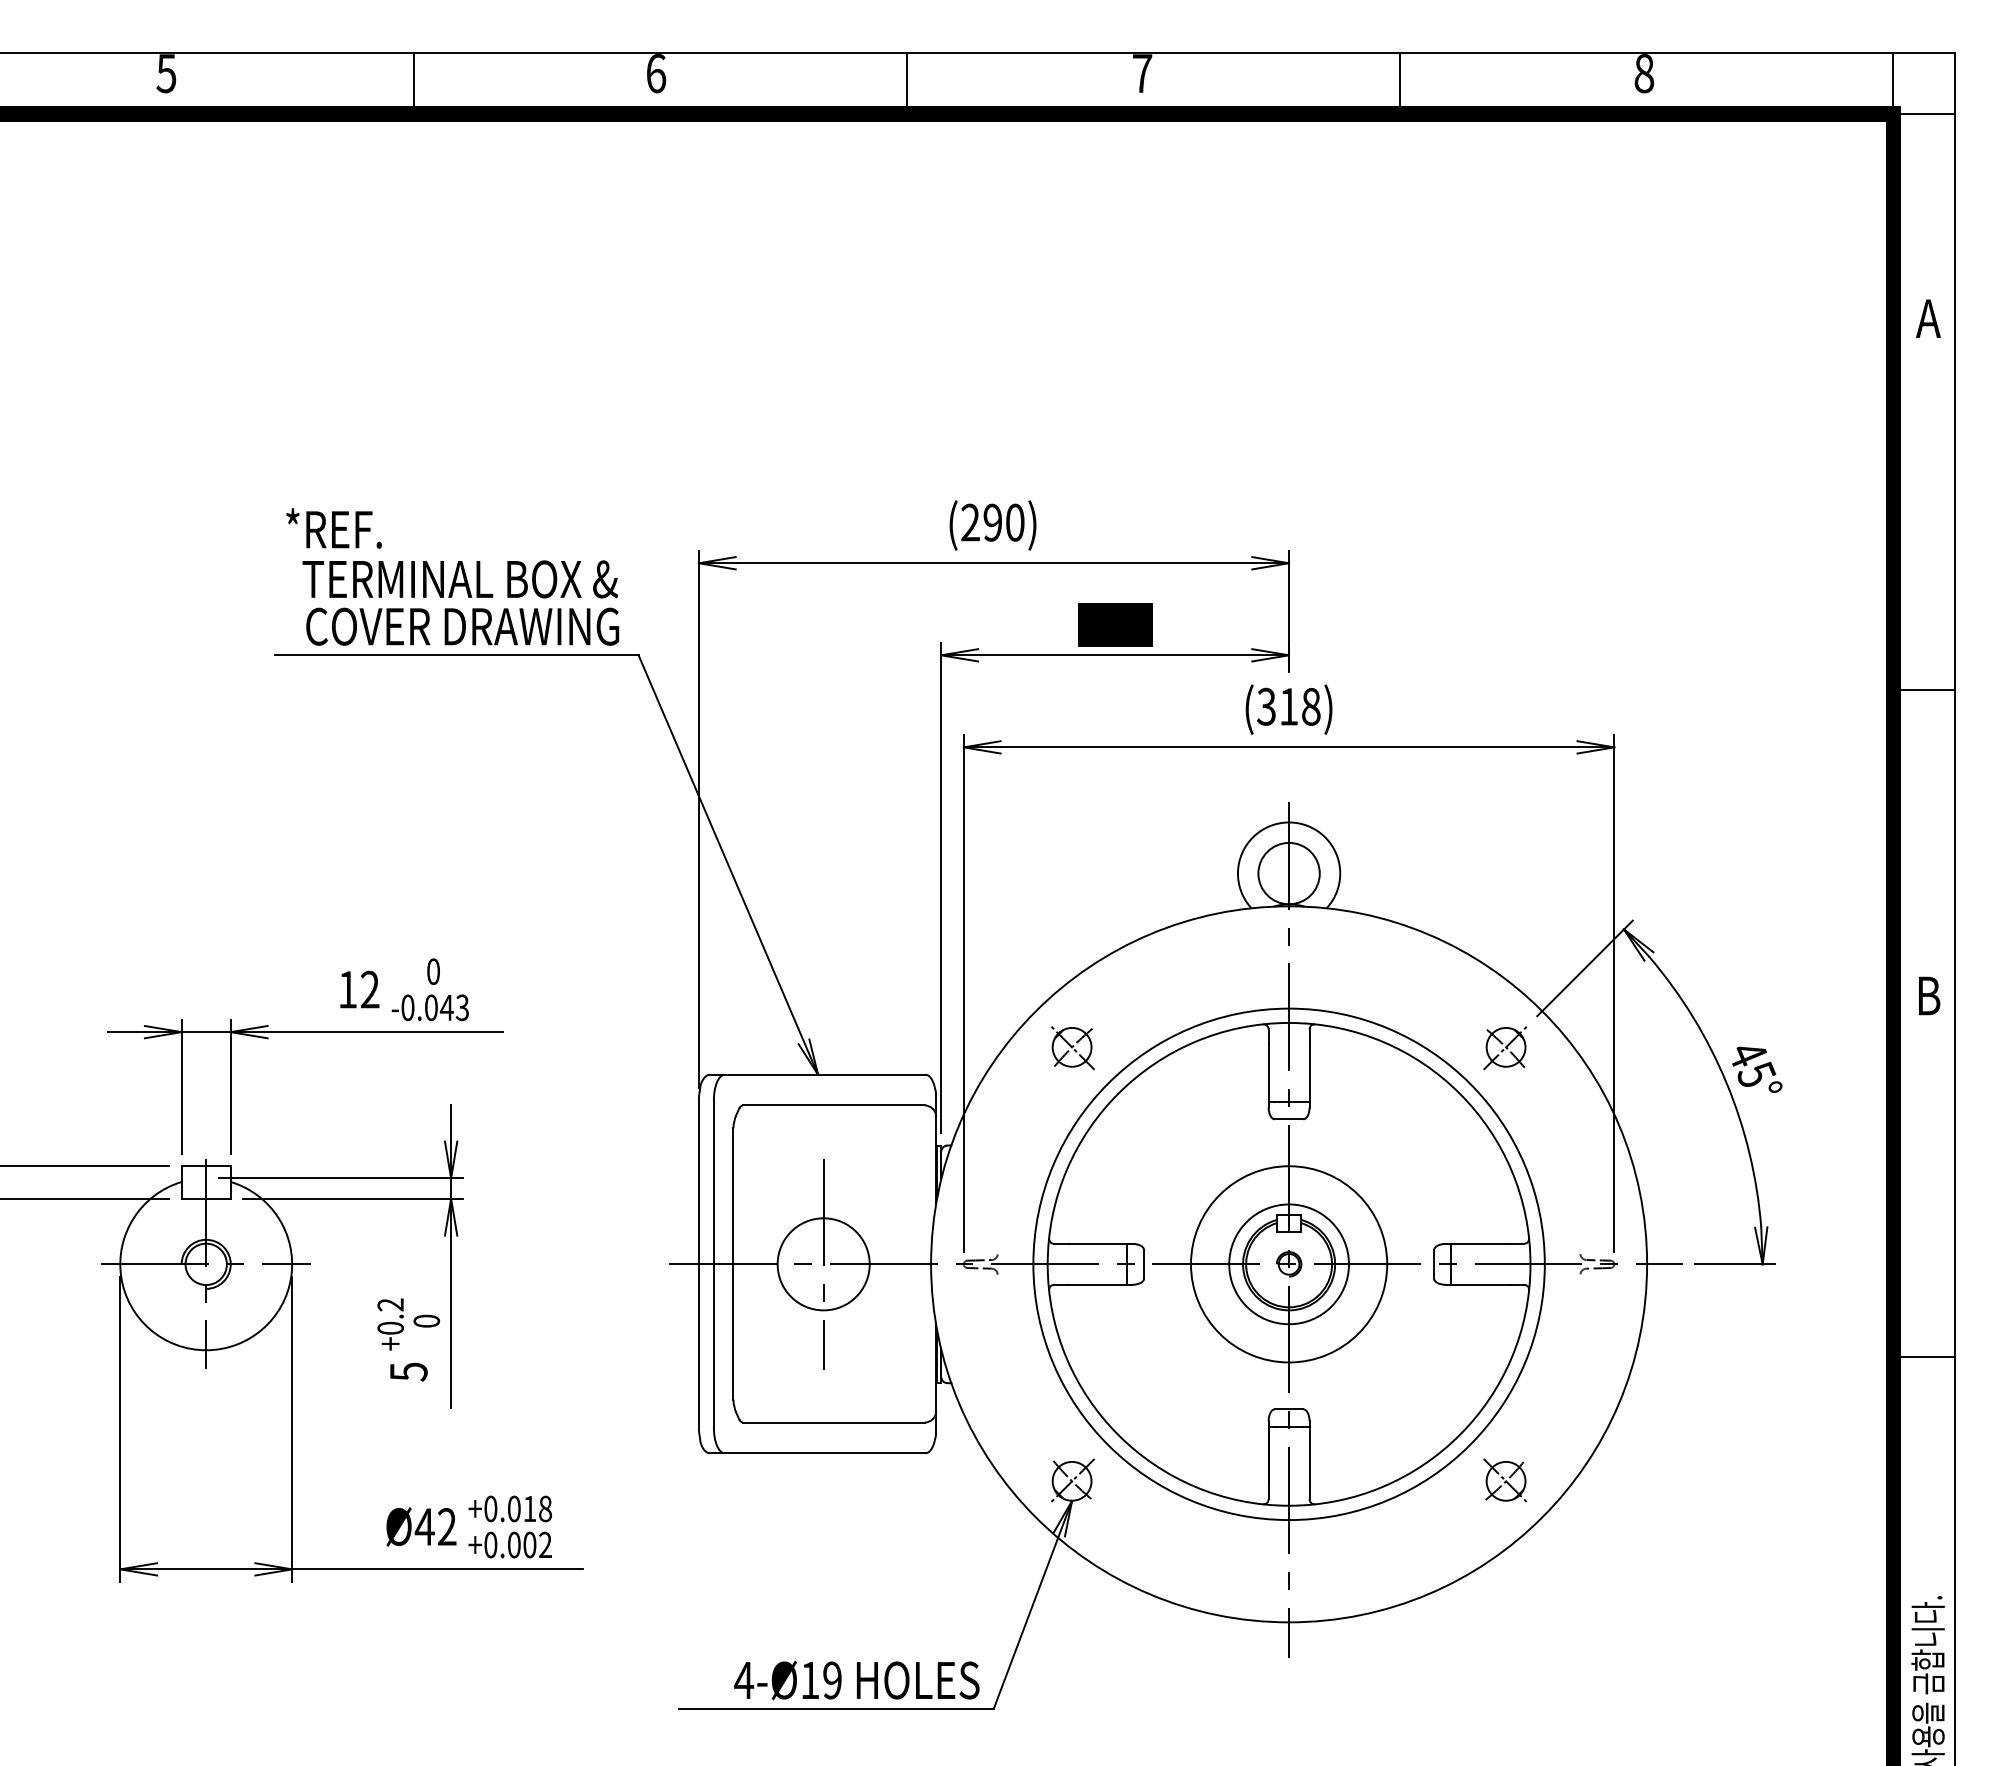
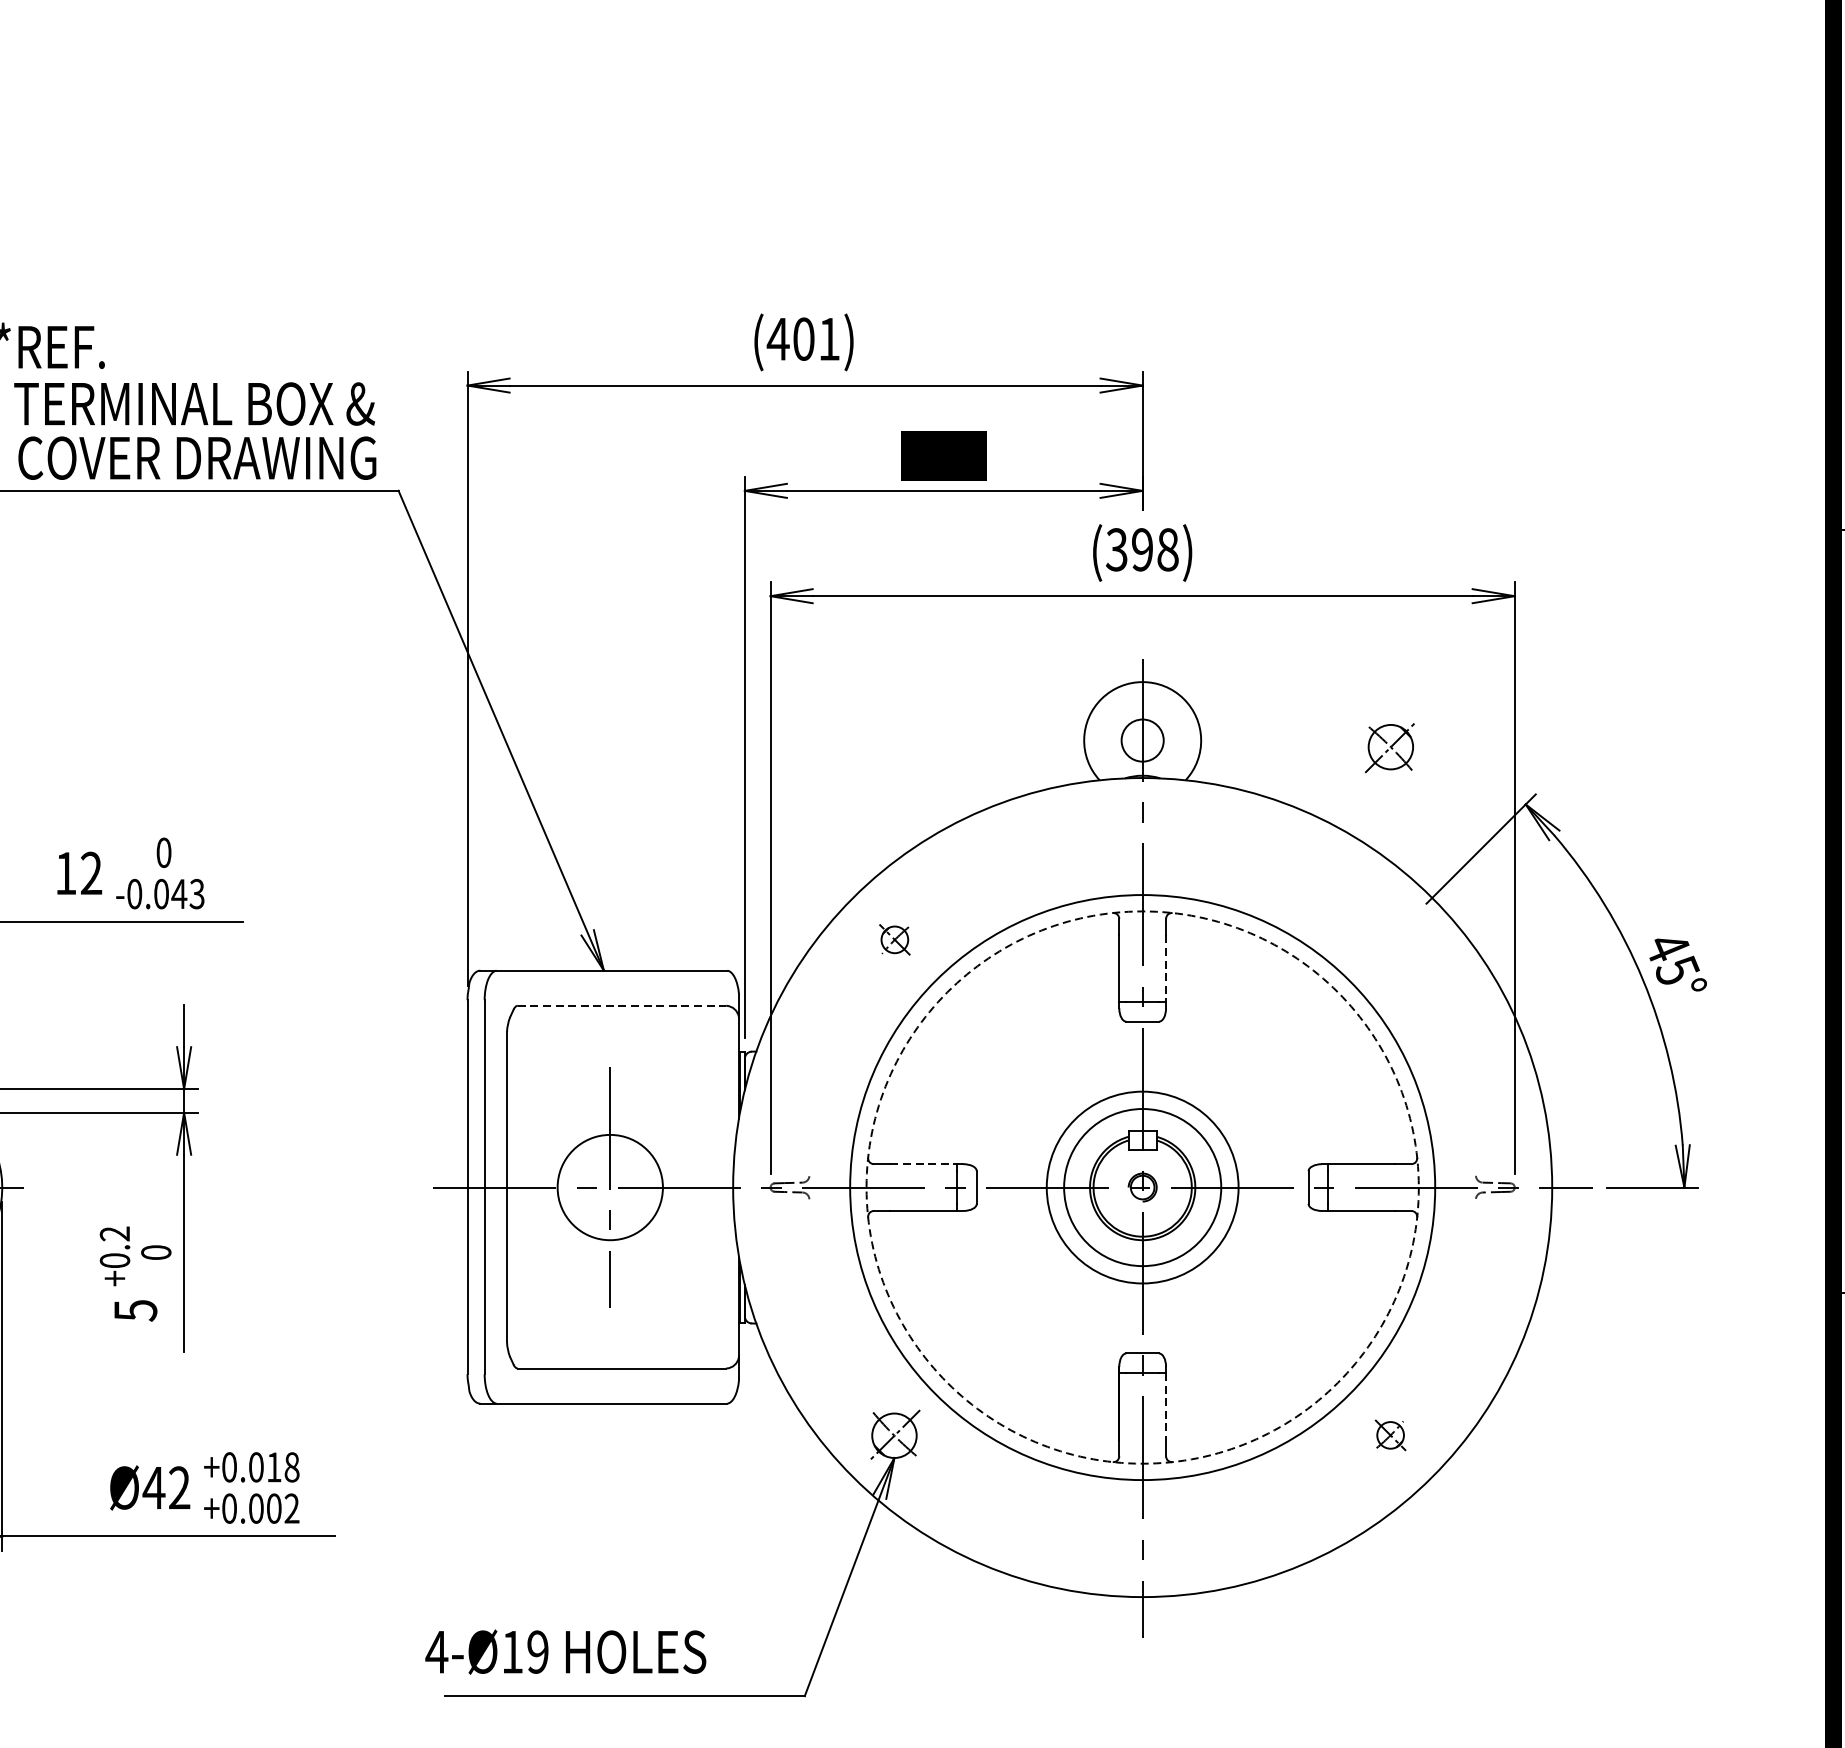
text: (992, 522) -> (803, 338), (290) -> (401)
text: (1288, 706) -> (1141, 549), (318) -> (398)
circle: (1288, 873) -> (1141, 740), size x0.6
part: (1072, 1048) -> (894, 940), size x0.6
part: (1505, 1048) -> (1390, 748), moved
line: (1309, 1073) -> (1166, 969), solid -> dashed
line: (833, 1105) -> (621, 1005), solid -> dashed
line: (1098, 1243) -> (924, 1163), solid -> dashed
circle: (1288, 1263) -> (1141, 1186), solid -> dashed
circle: (1288, 1264) -> (1141, 1187), size x0.7
circle: (1288, 1264) -> (1141, 1187), size x1.4
line: (1309, 1456) -> (1166, 1407), solid -> dashed
part: (1505, 1480) -> (1390, 1434), size x0.6
text: (856, 1680) -> (565, 1652), moved

